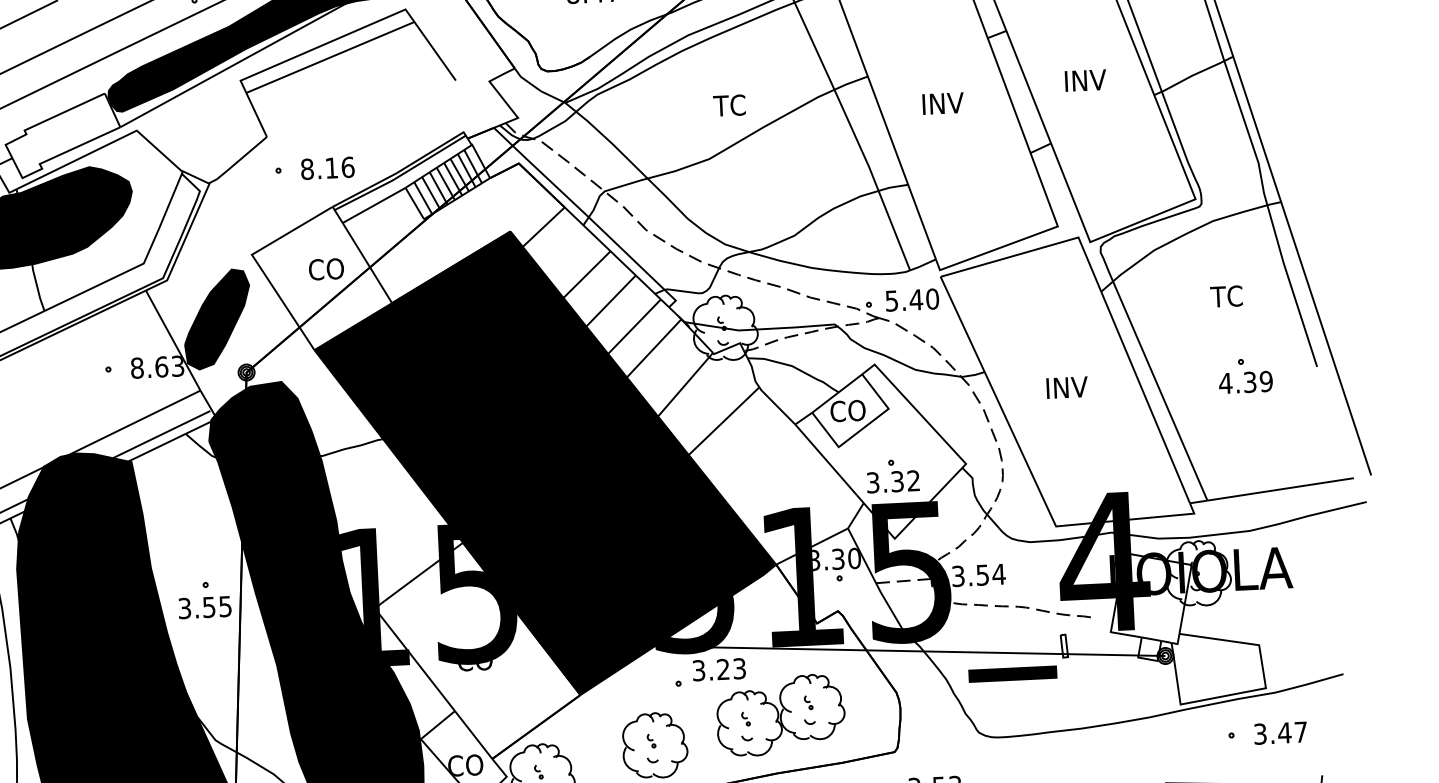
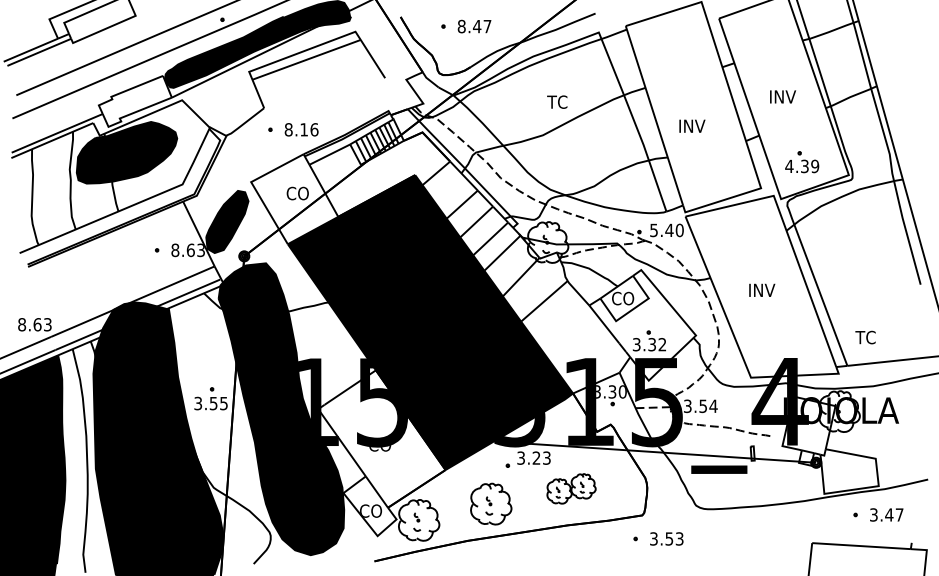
text: (943, 102) -> (692, 125), moved
text: (1226, 296) -> (865, 337), moved
part: (1246, 376) -> (802, 162), moved
part: (780, 714) -> (571, 488), size x0.6

